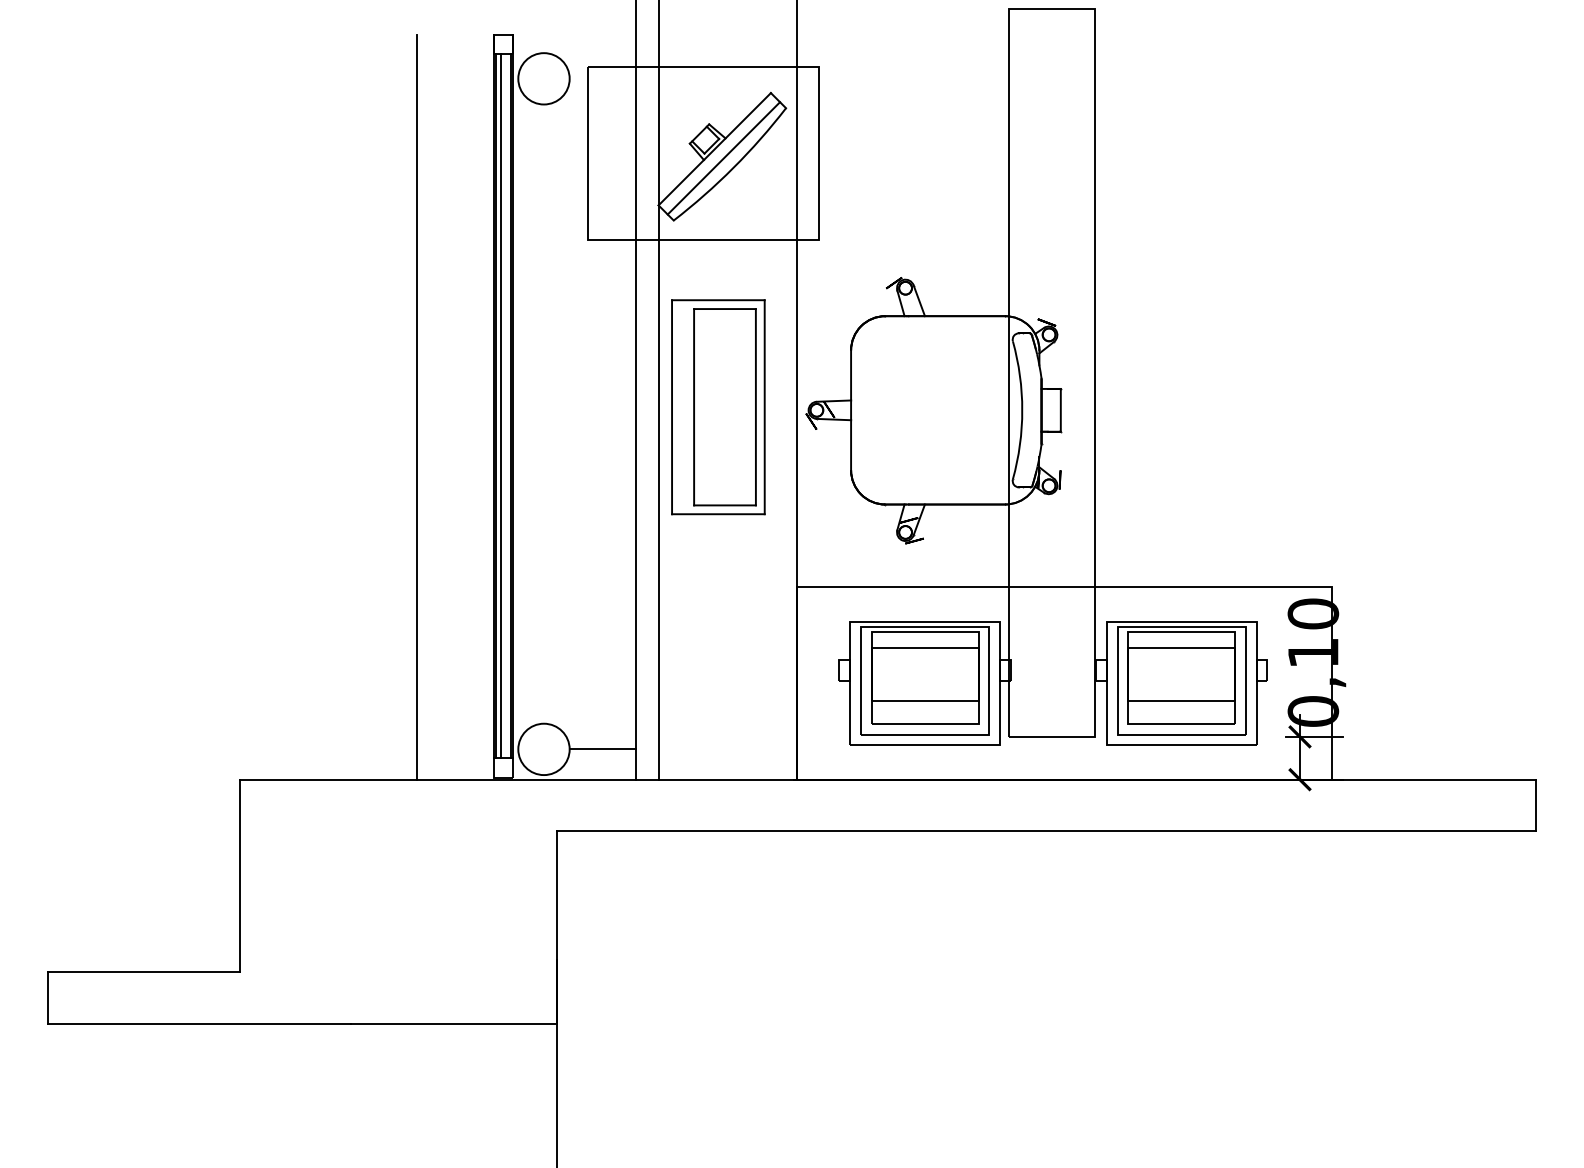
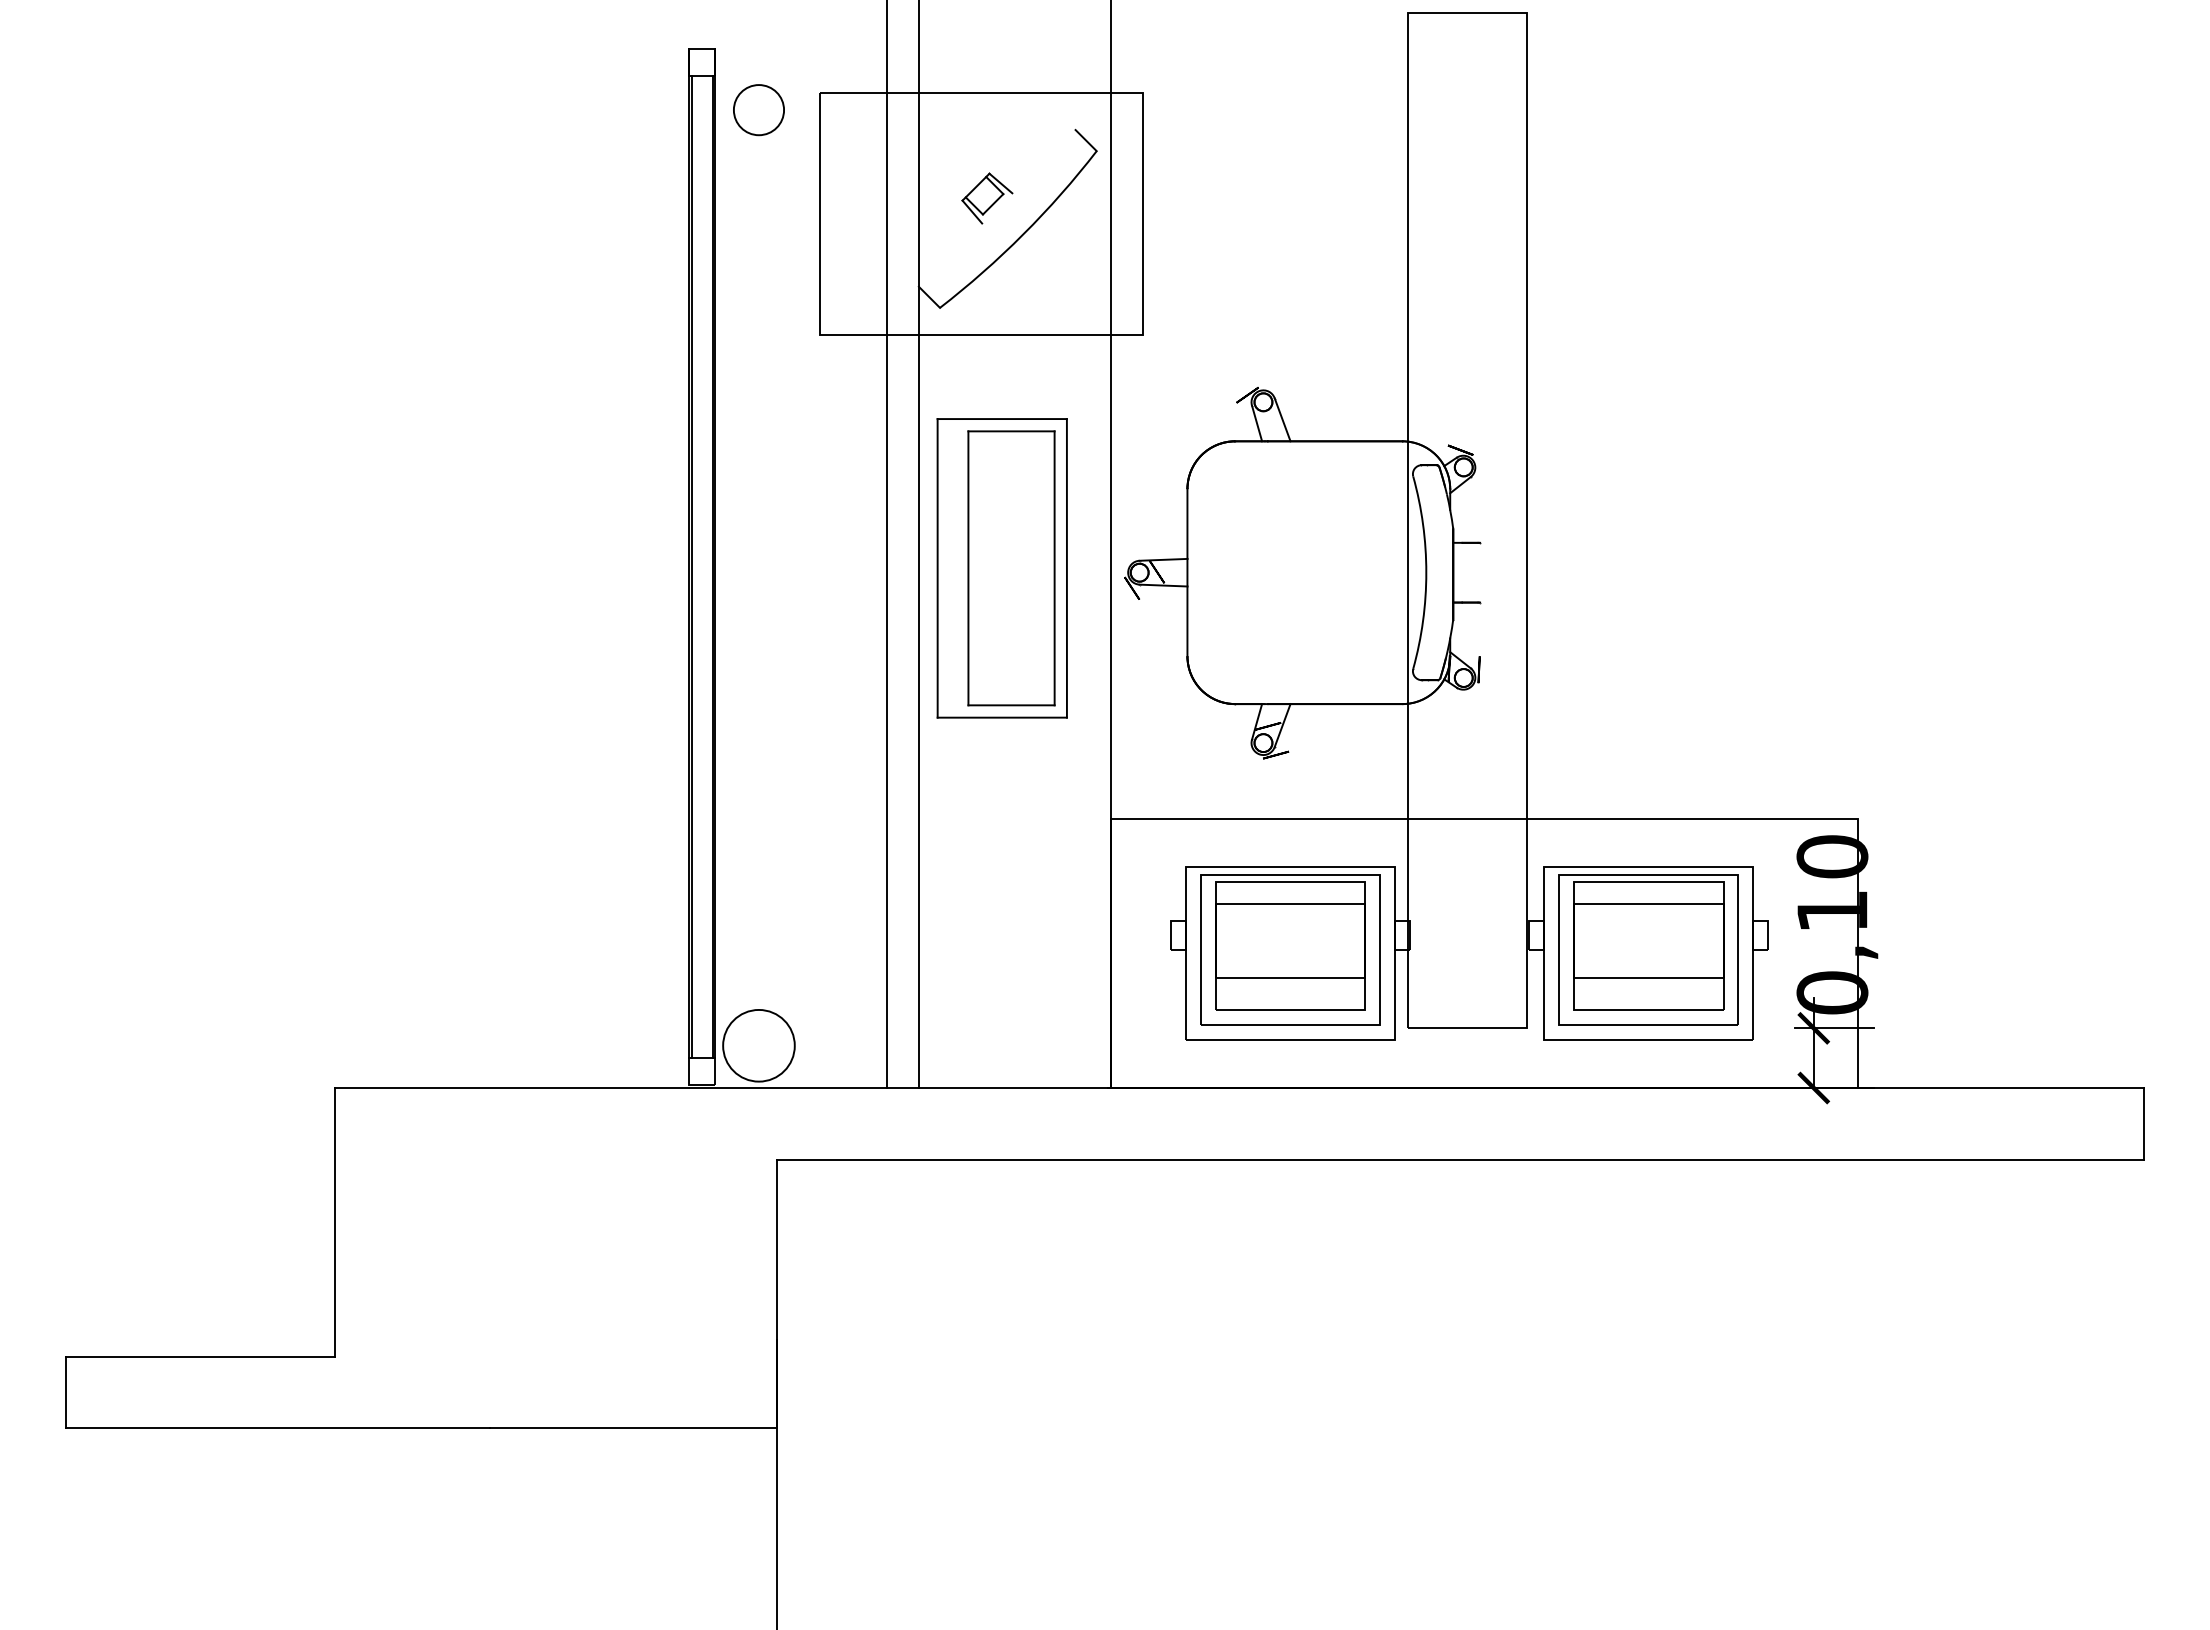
circle: (543, 78) -> (758, 109), size x0.7
line: (714, 149) -> (996, 208), removed
line: (723, 157) -> (1009, 220), removed
line: (500, 405) -> (698, 566), removed
line: (417, 407) -> (582, 568), removed
line: (1061, 410) -> (1480, 572), removed
line: (602, 749) -> (840, 1045), removed

